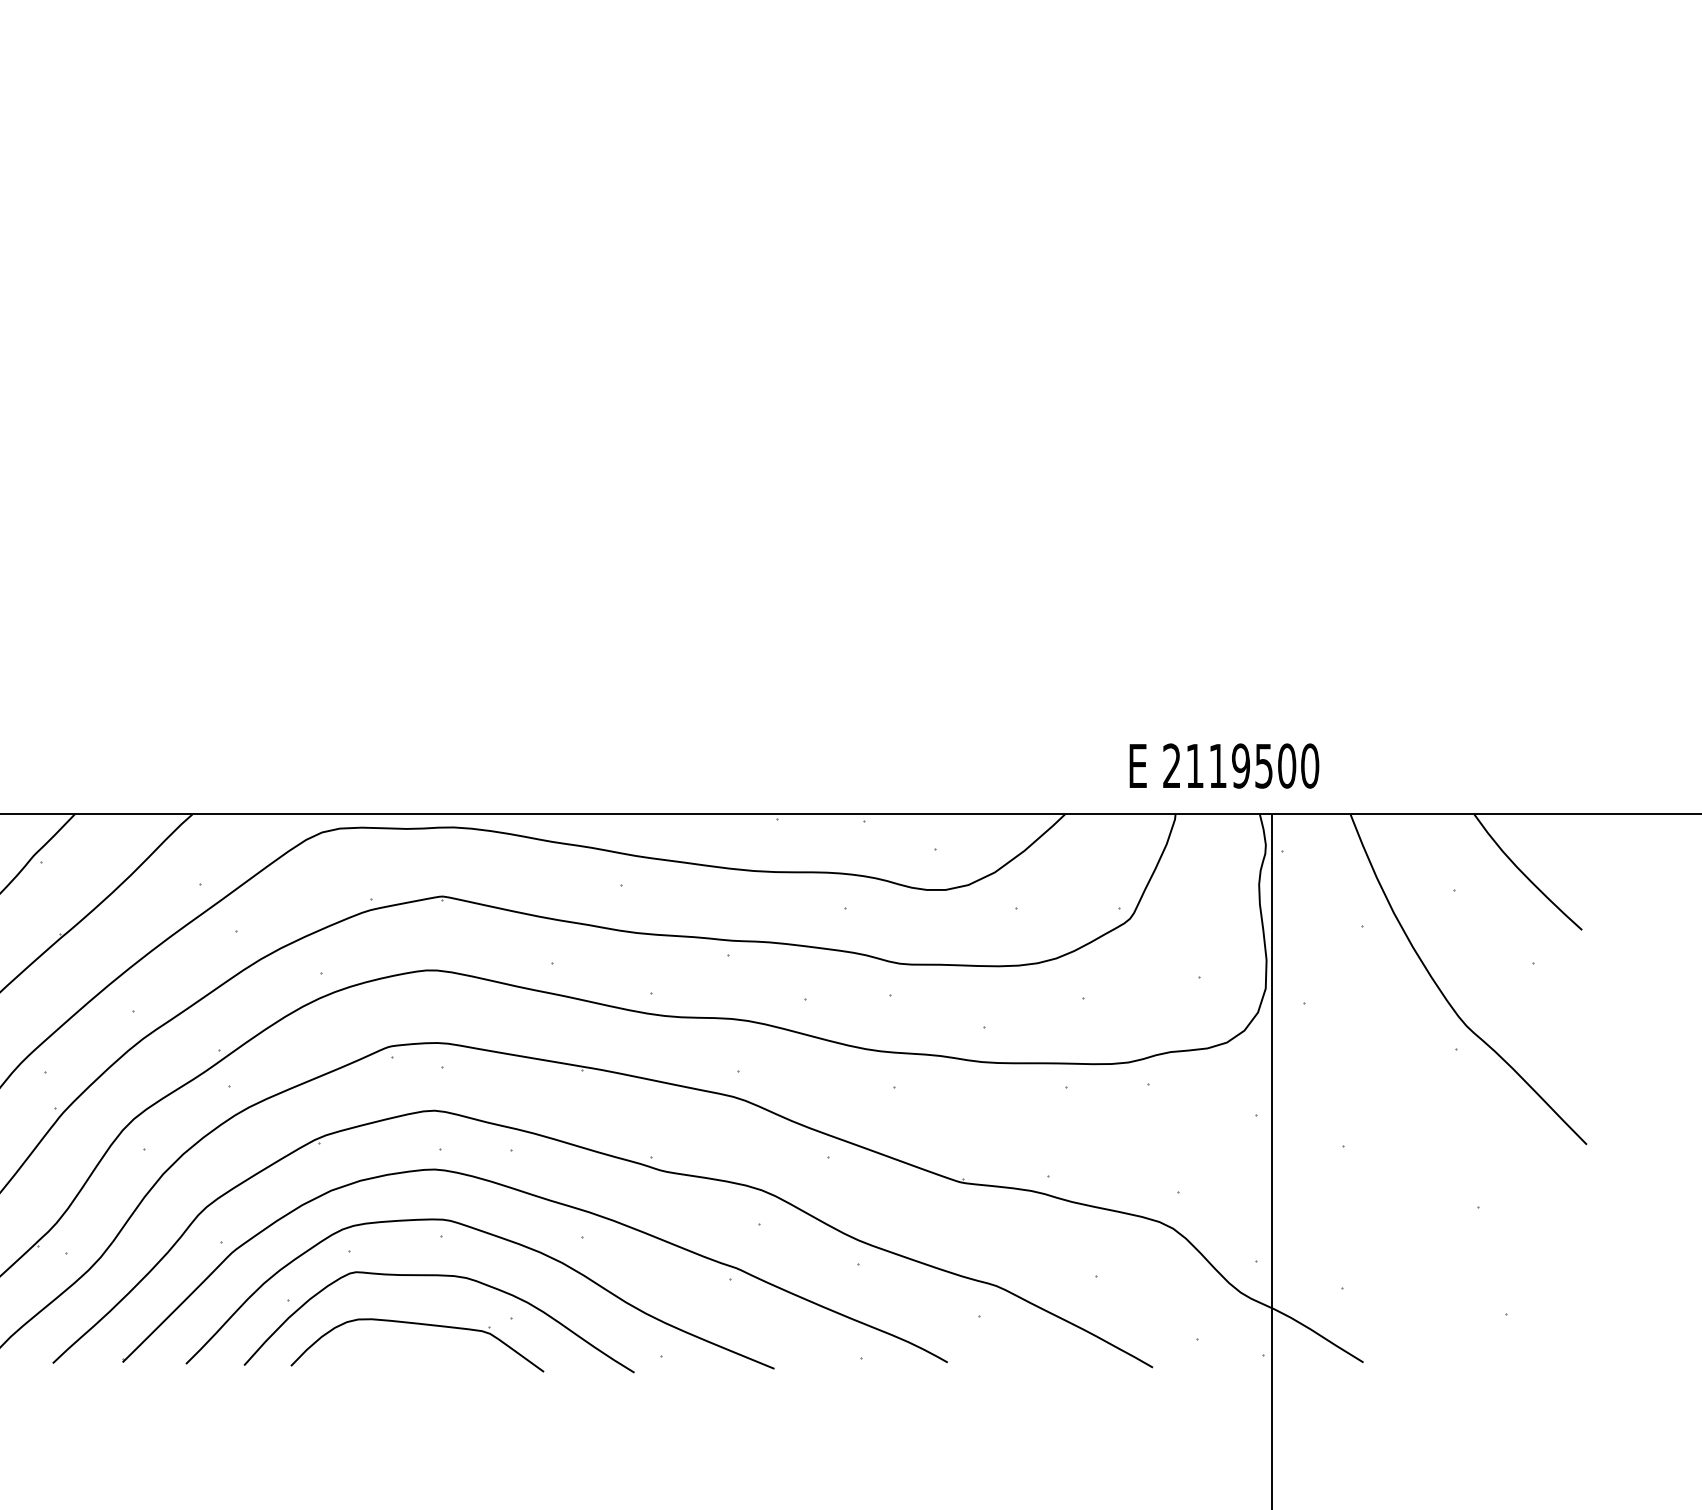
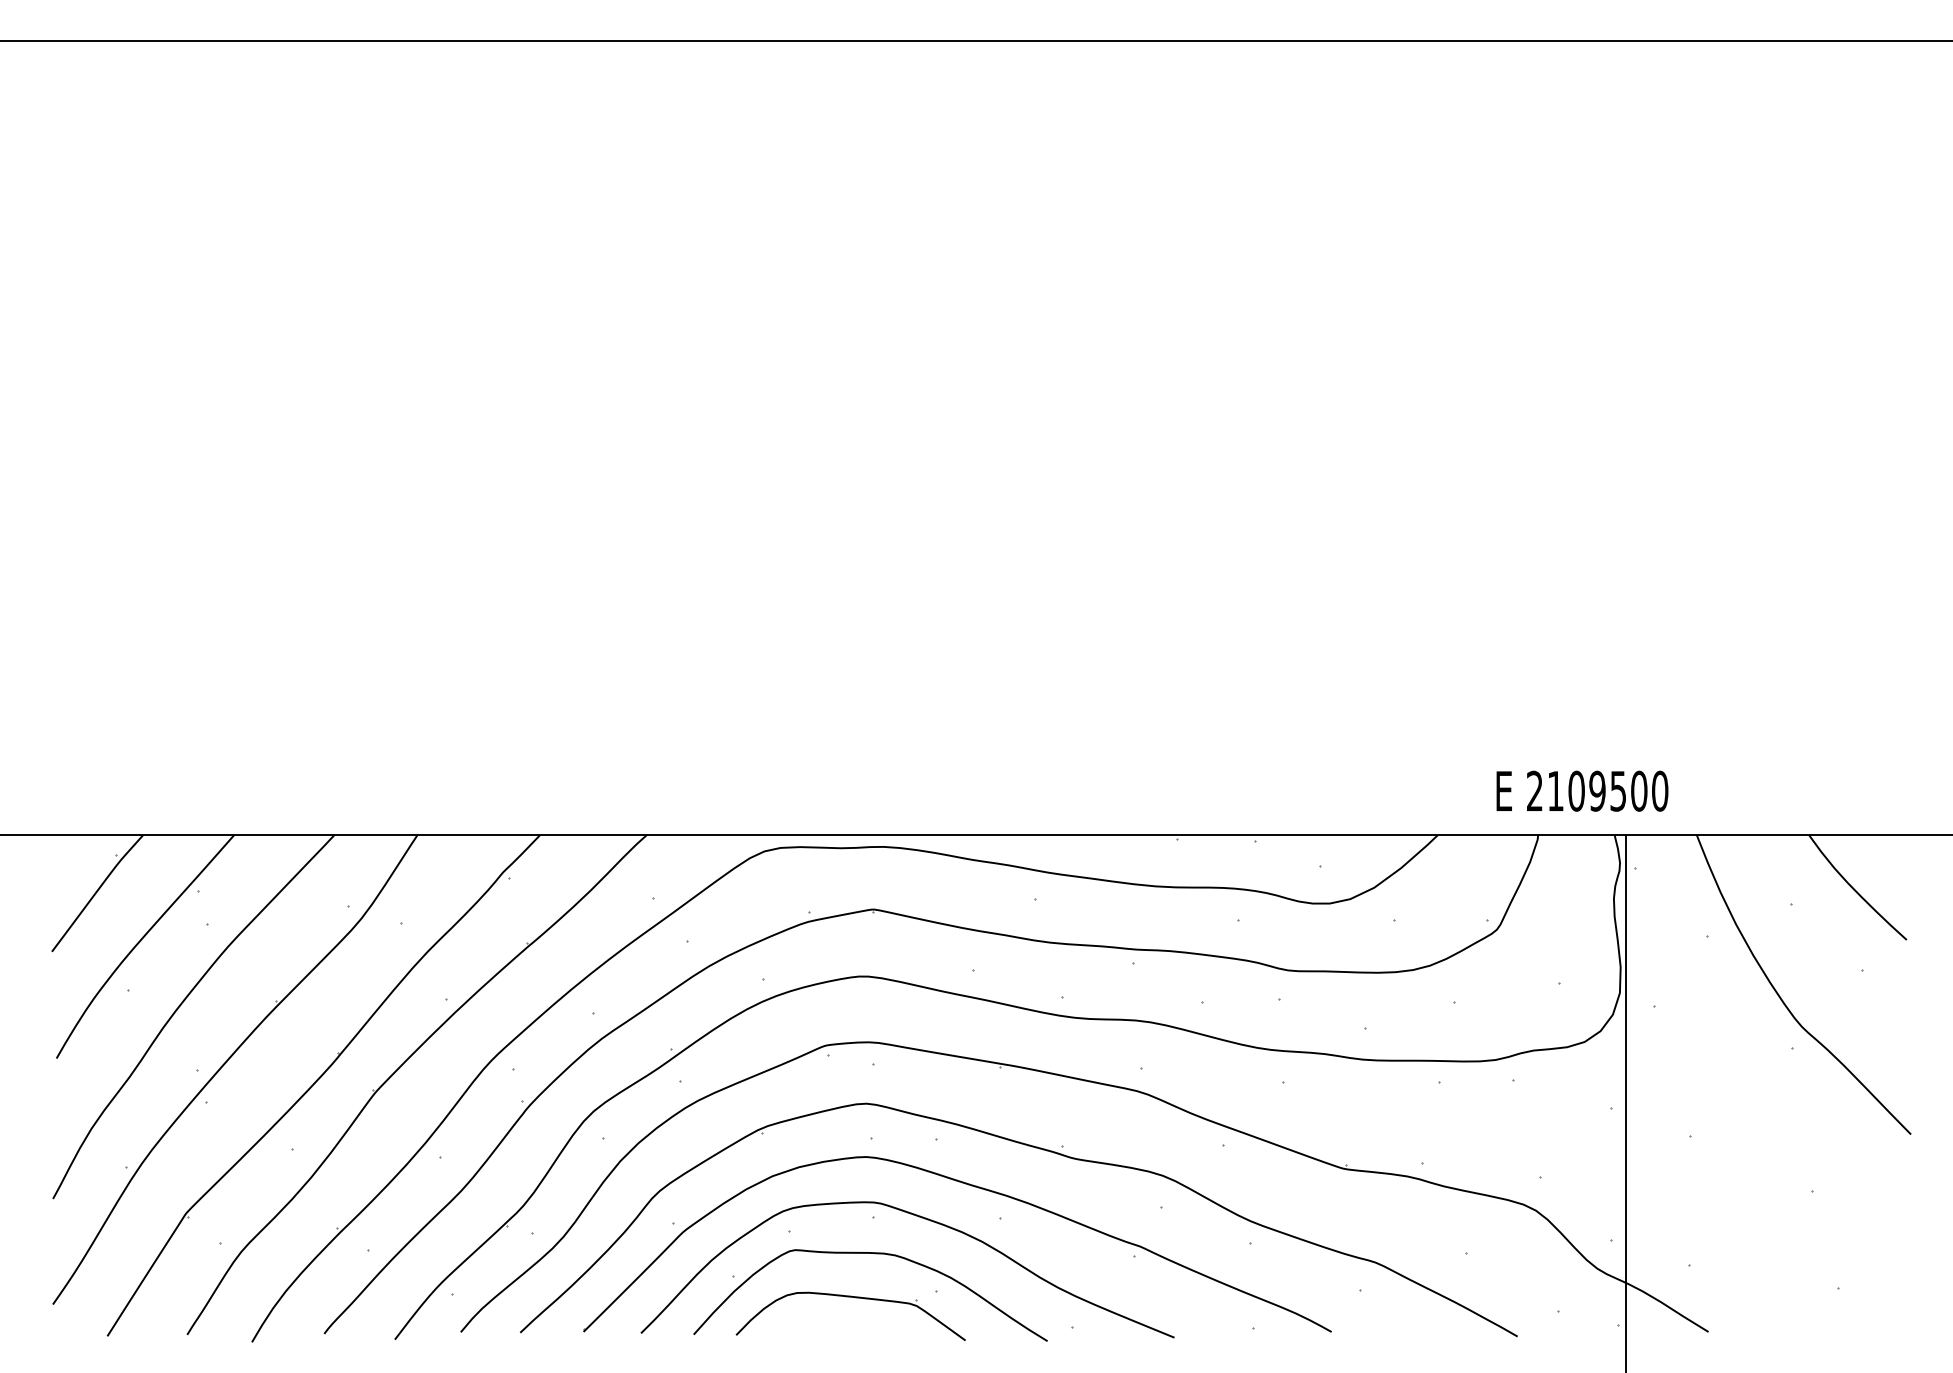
text: (1217, 765) -> (1576, 790), 2119500 -> 2109500

